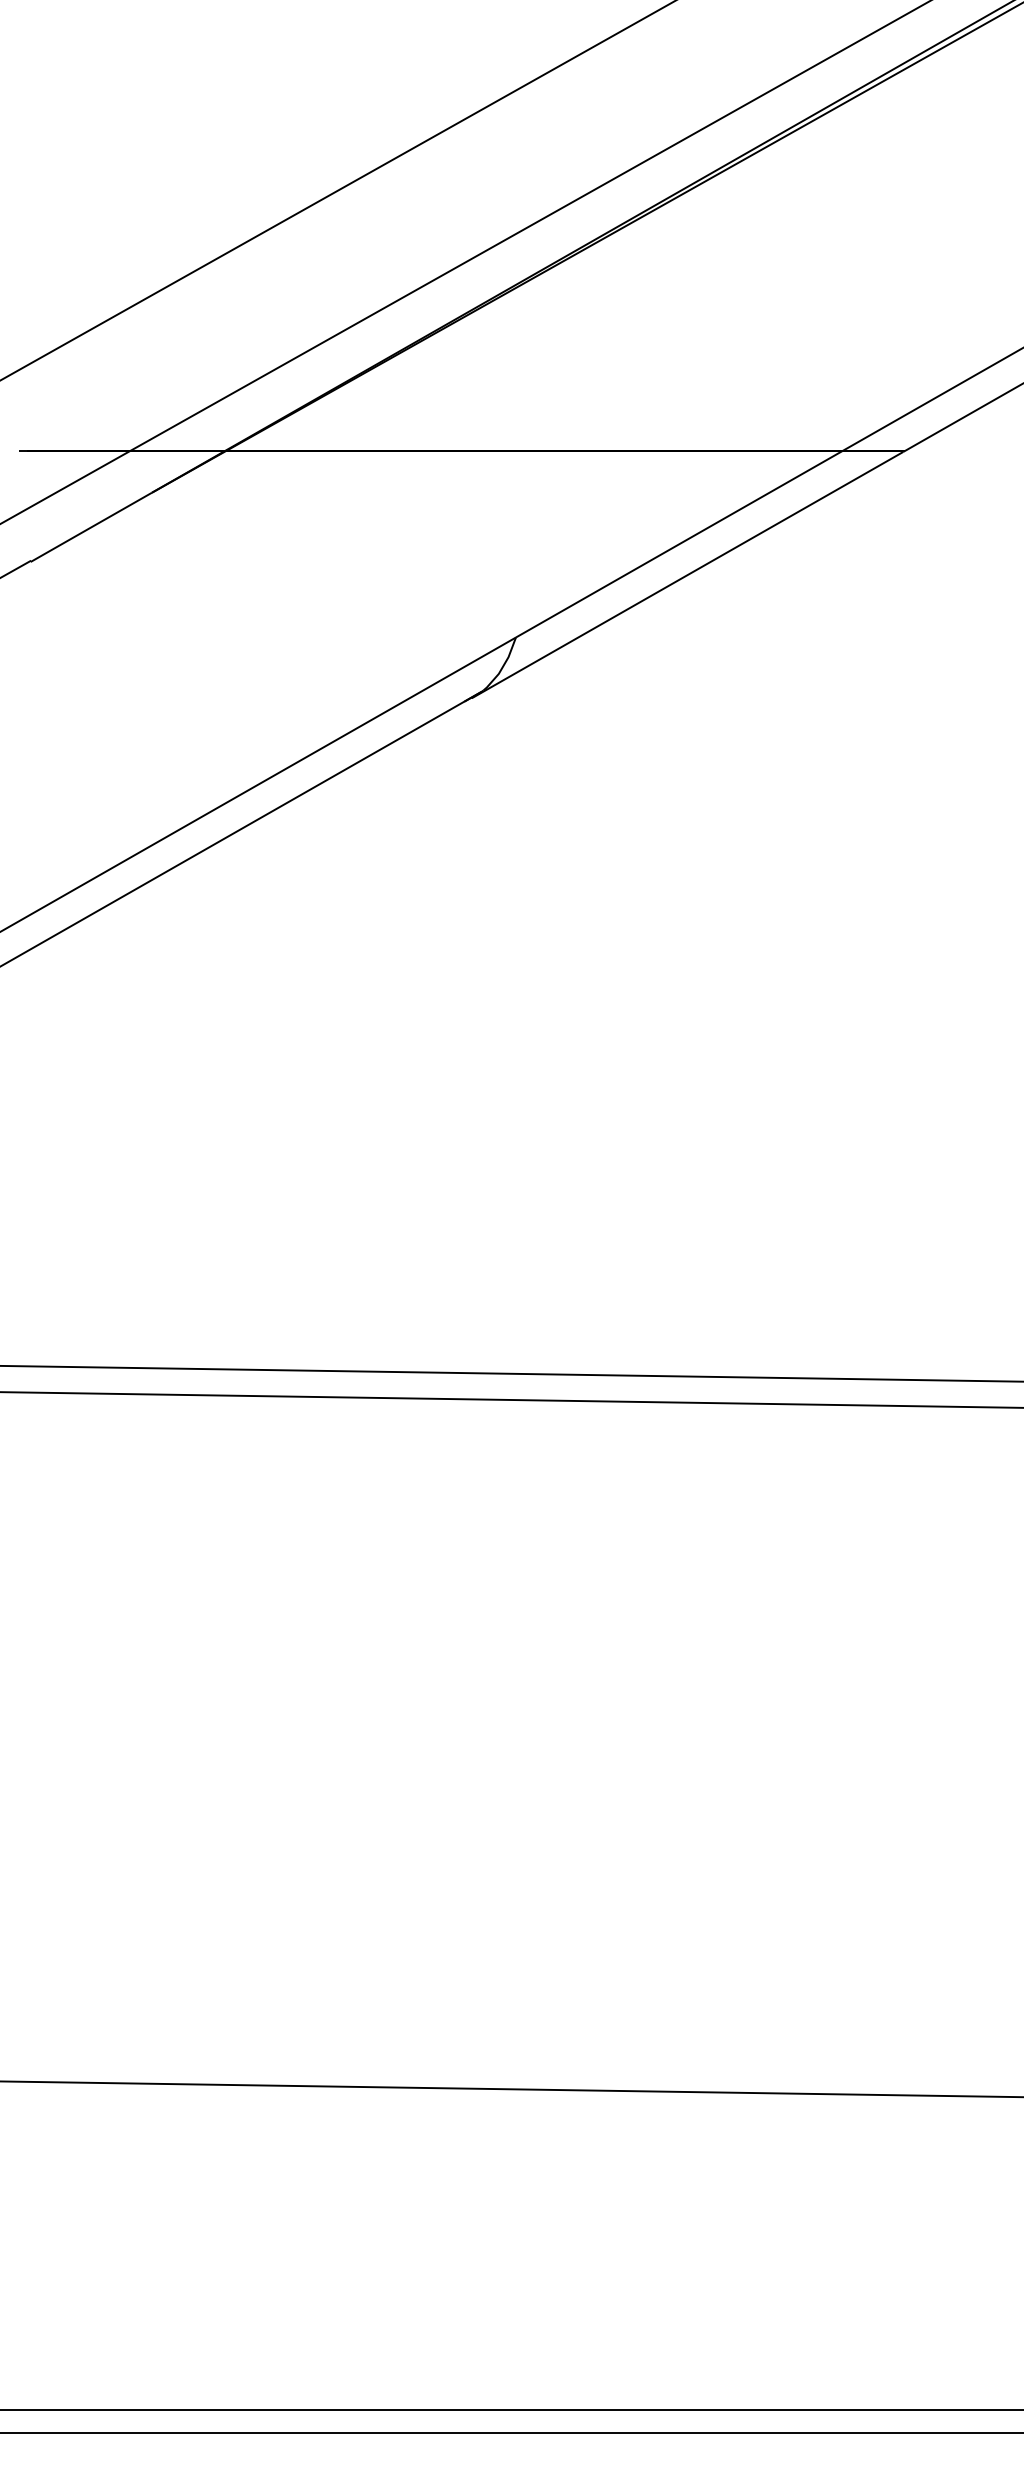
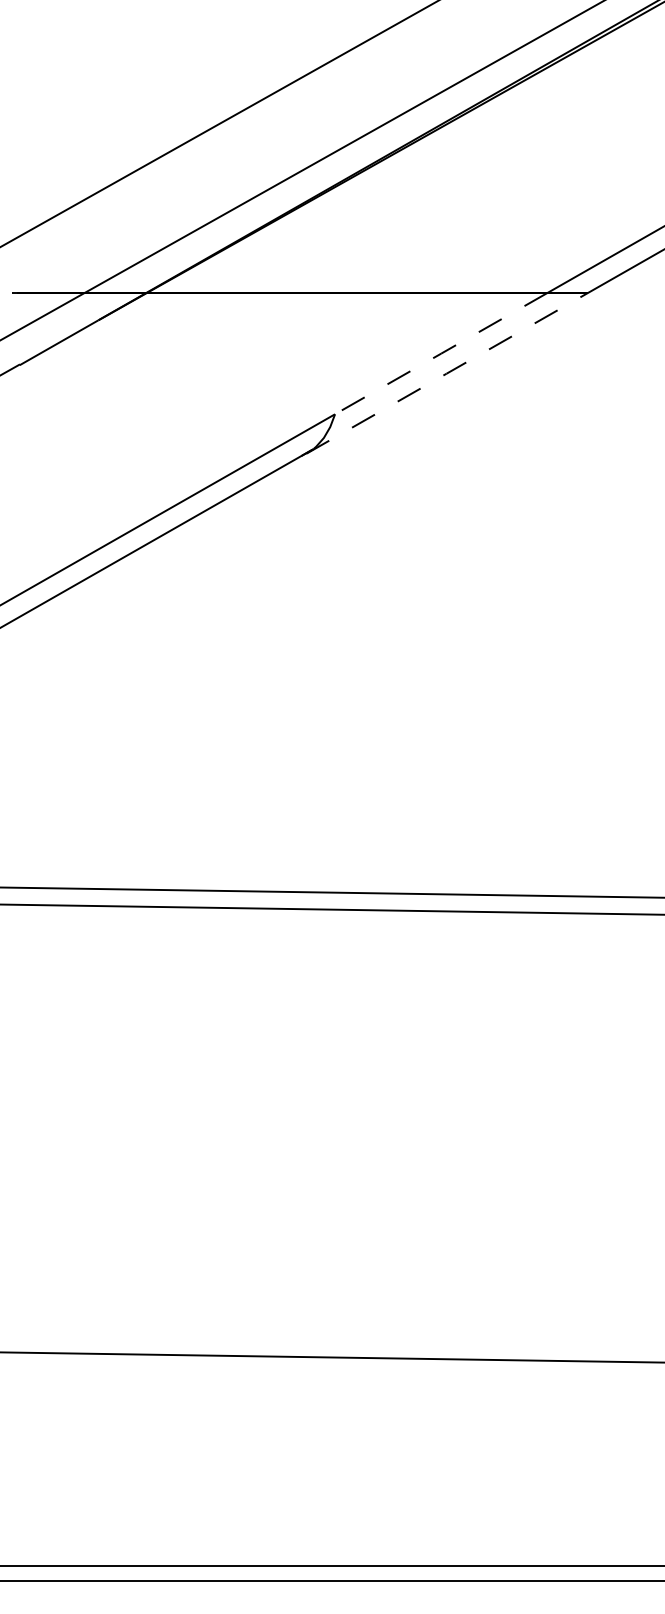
line: (679, 543) -> (441, 353), solid -> dashed
line: (687, 574) -> (446, 373), solid -> dashed

